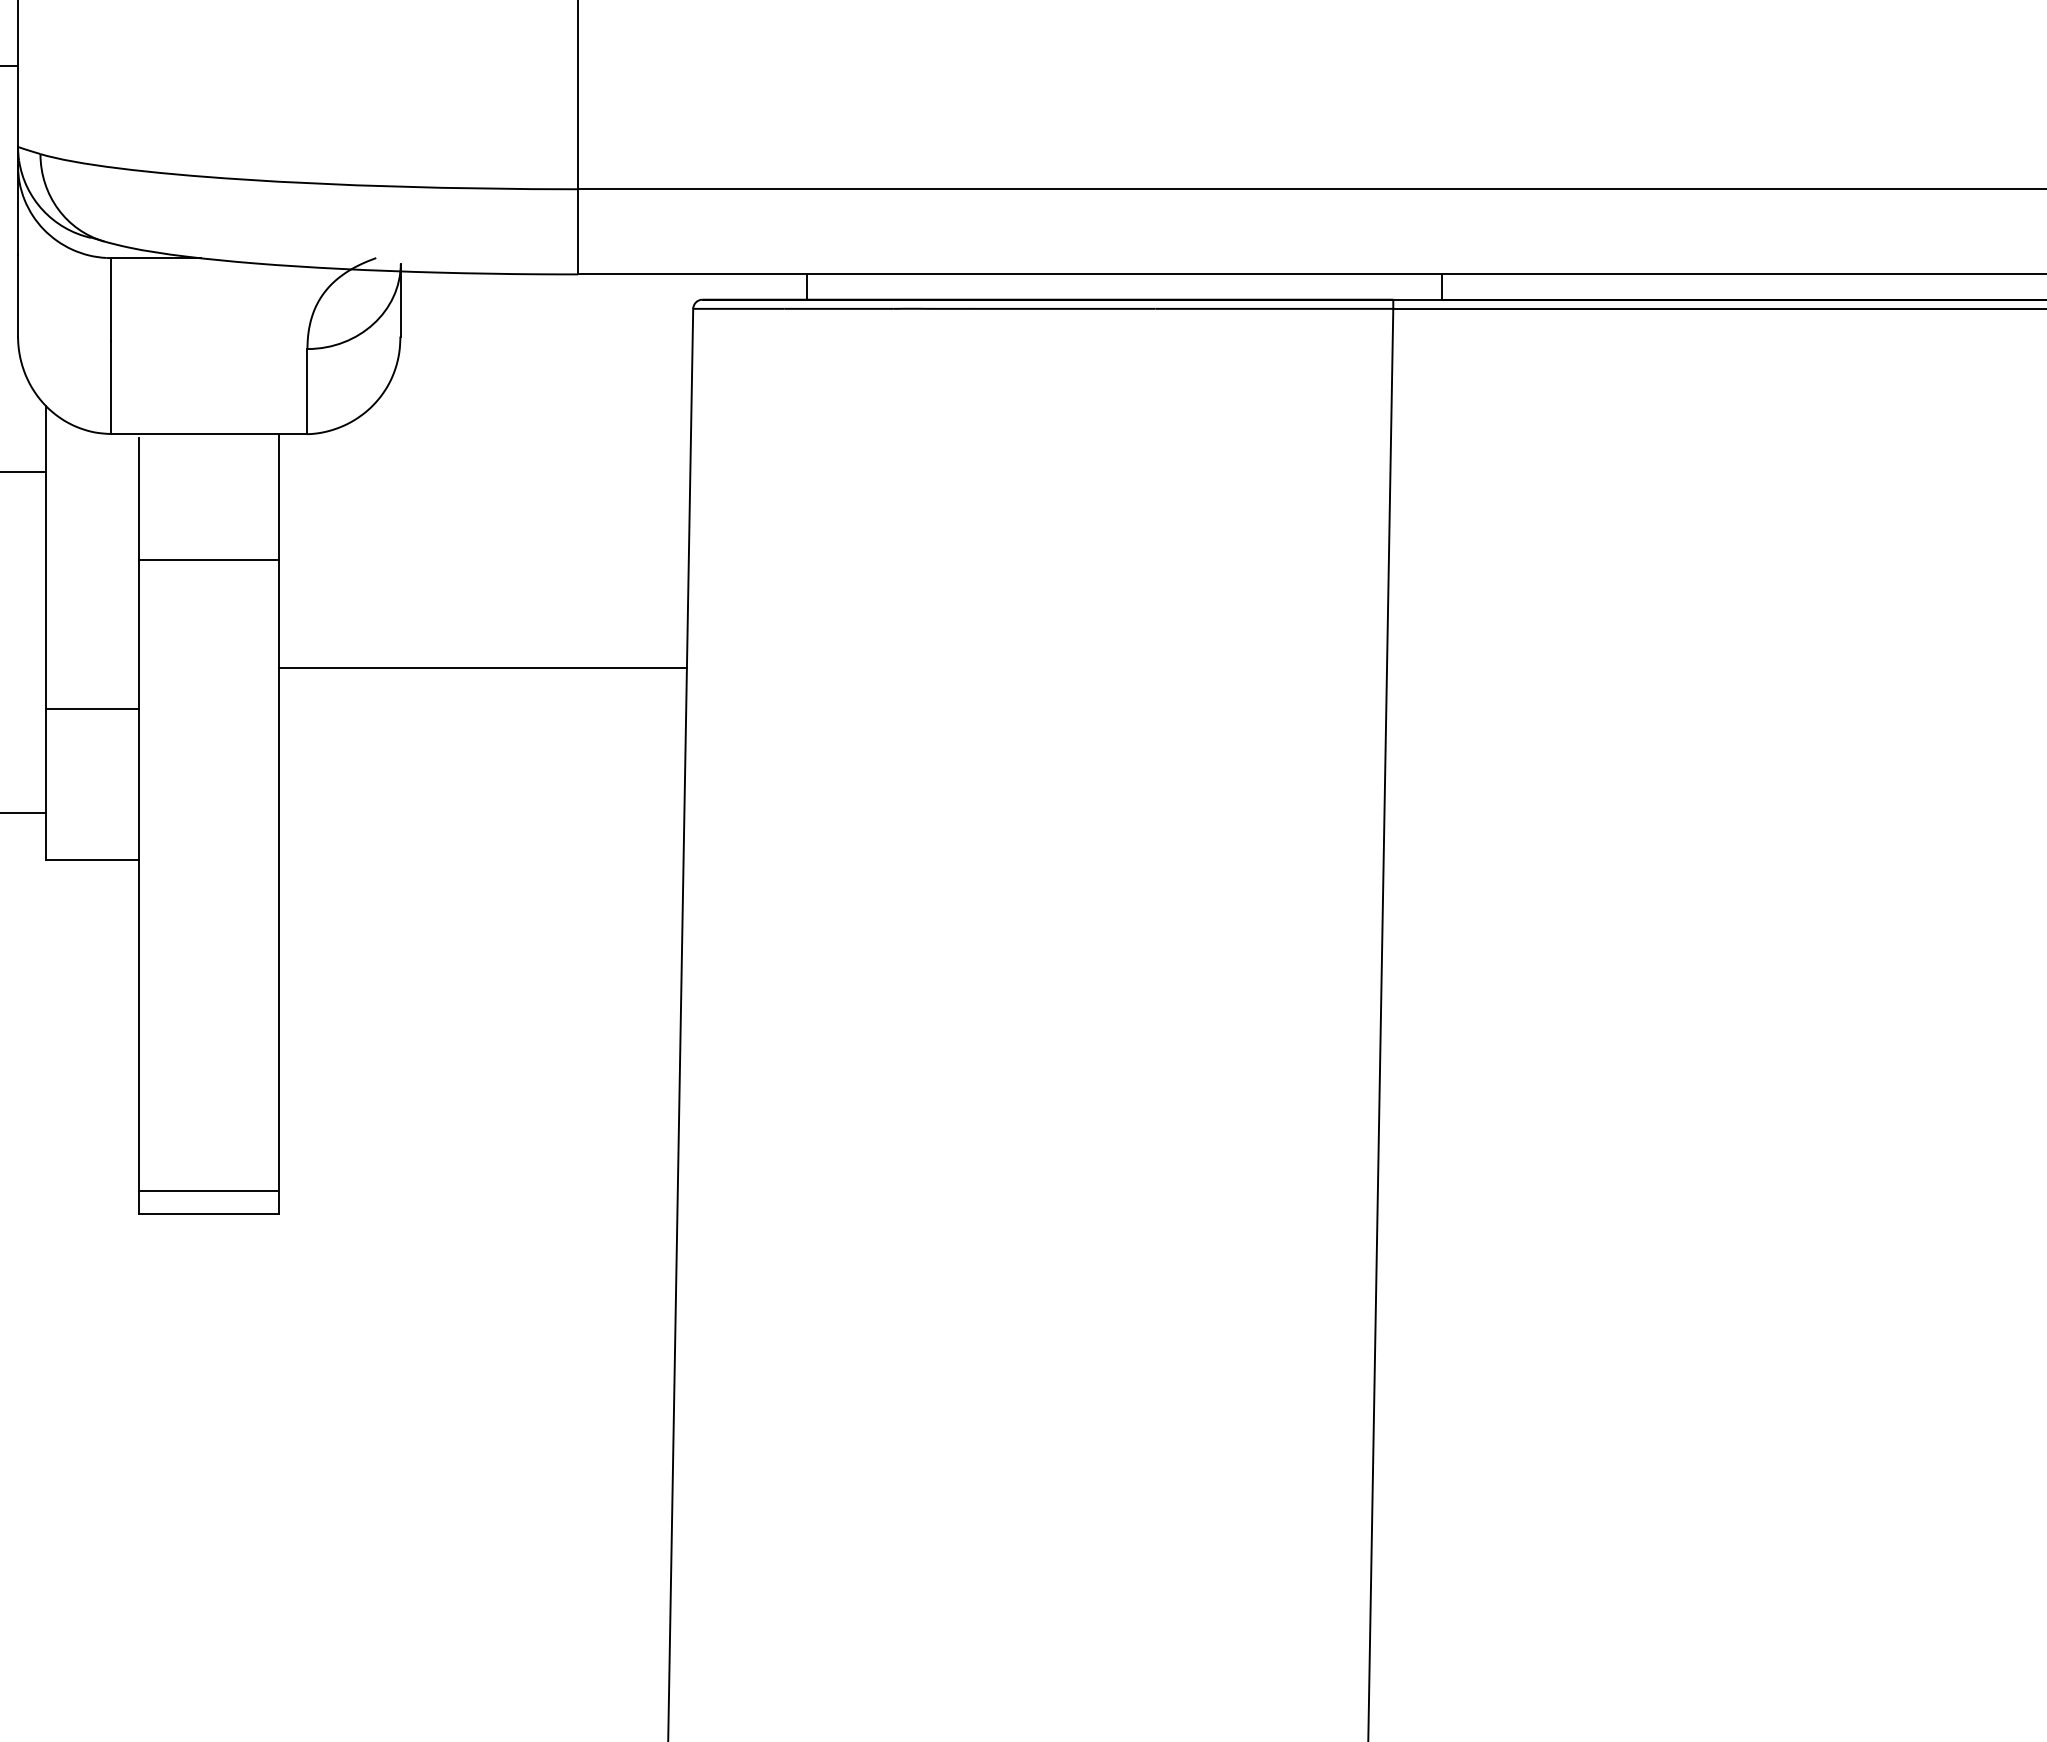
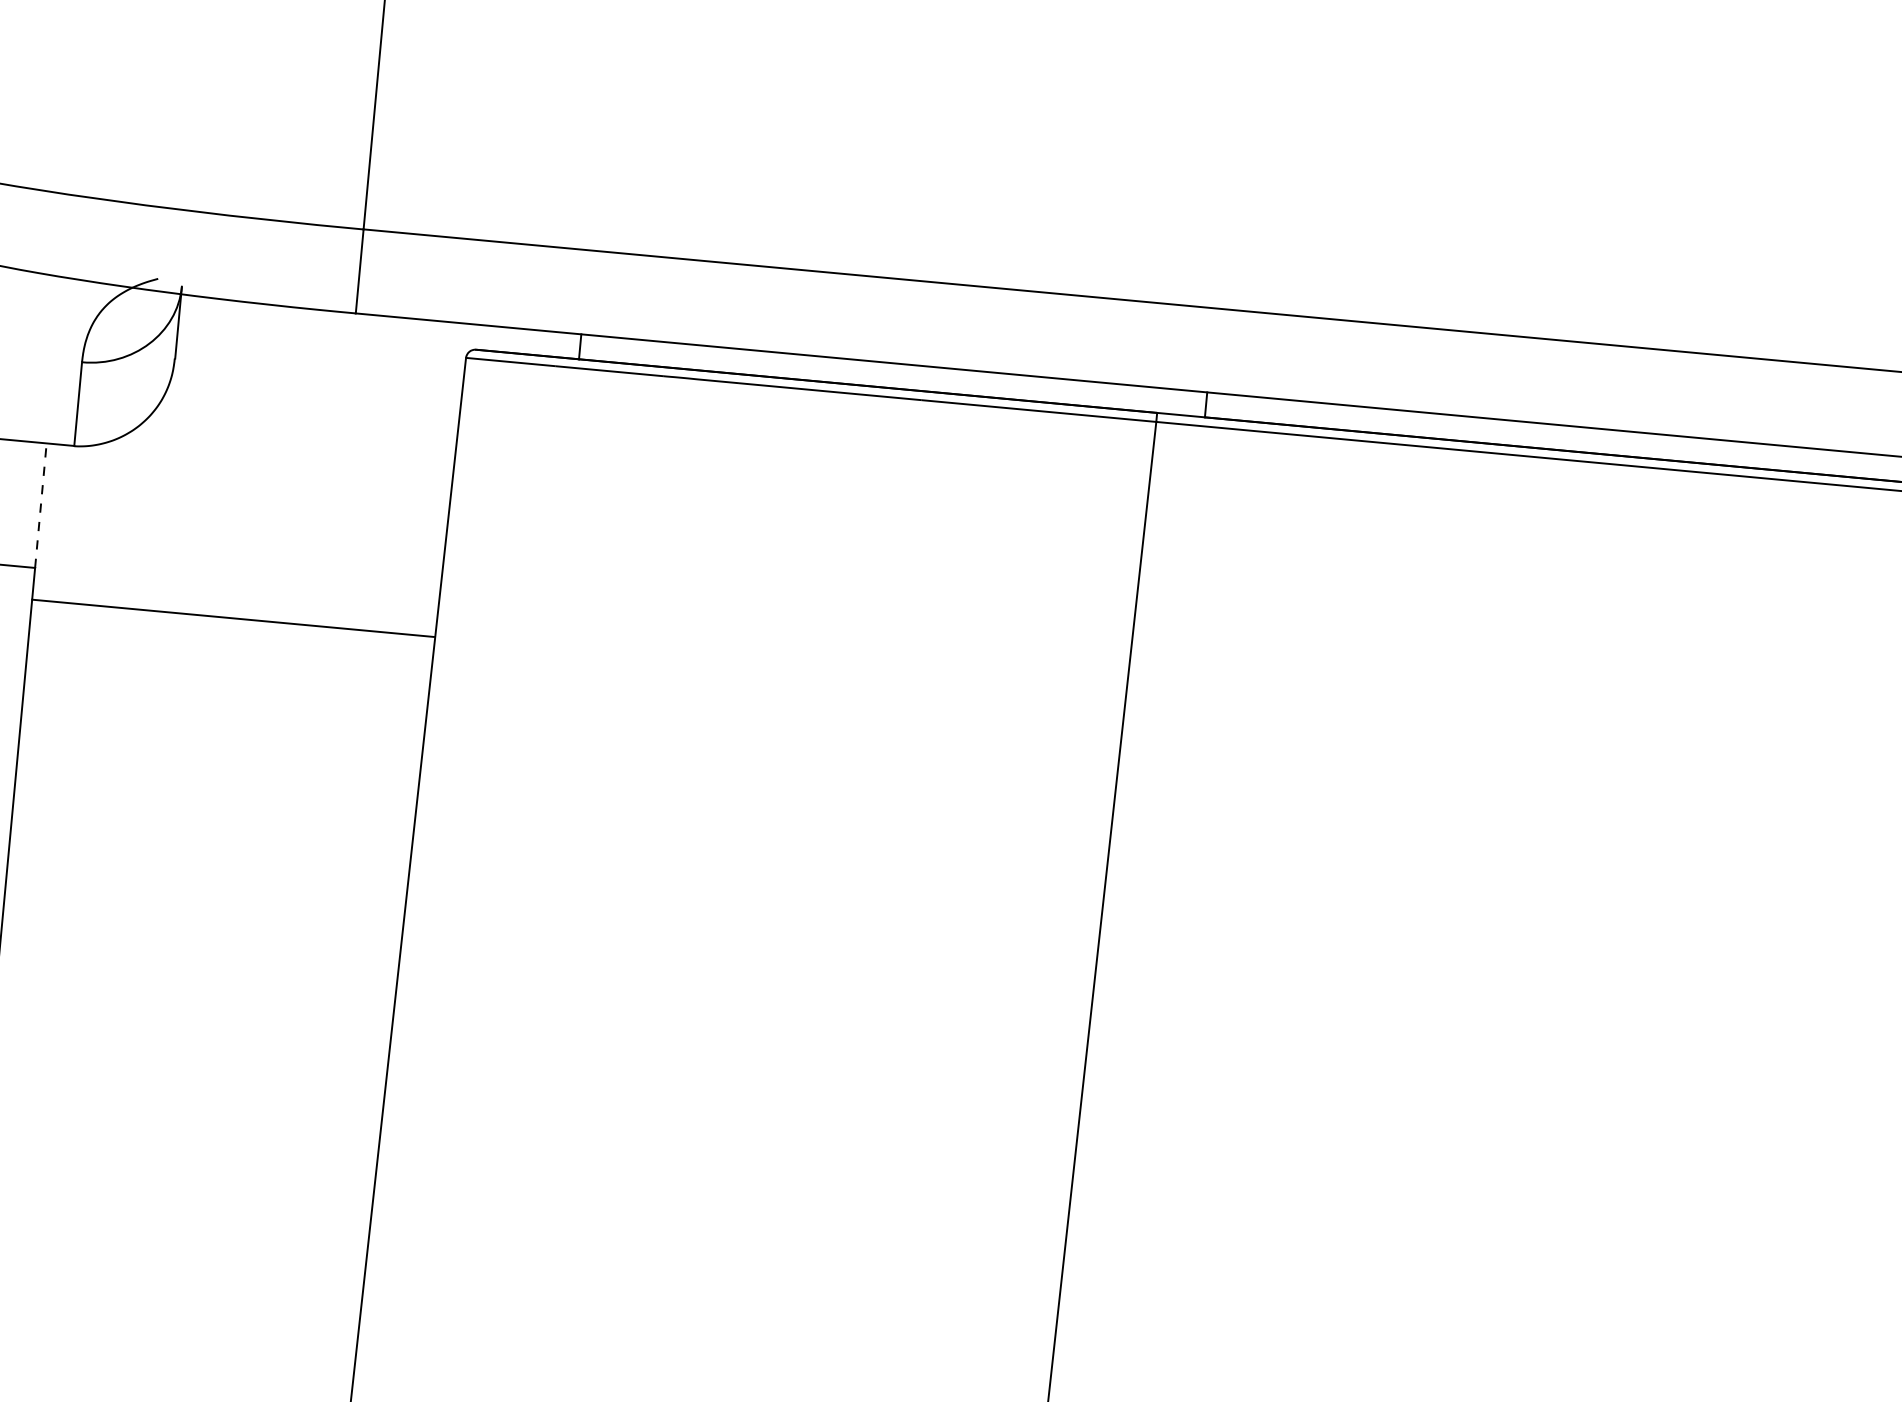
line: (279, 496) -> (41, 505), solid -> dashed
line: (482, 668) -> (232, 618), moved

